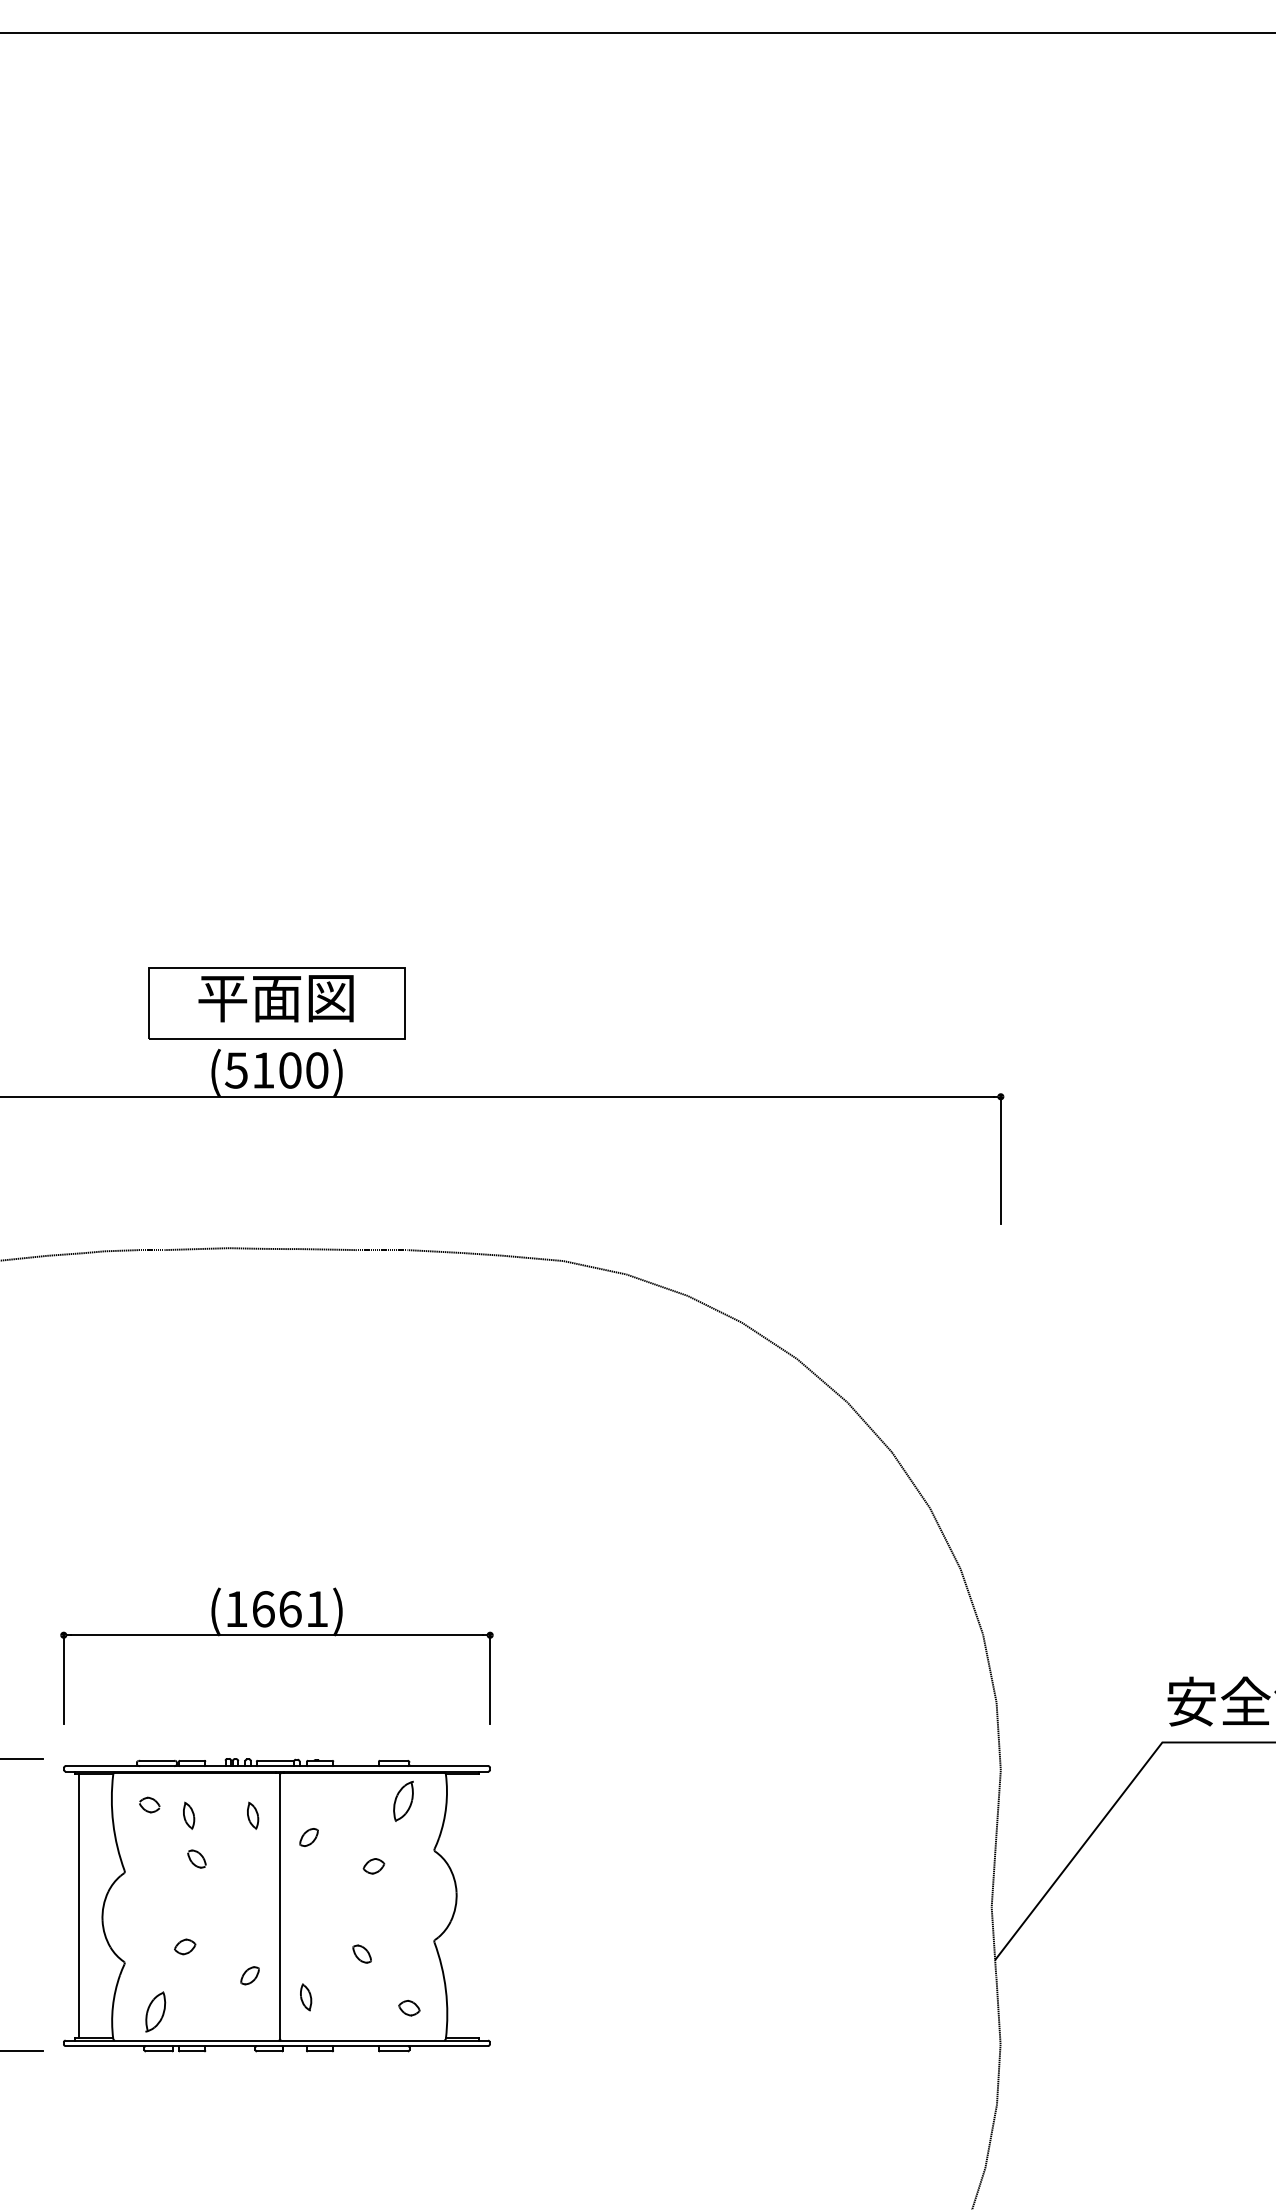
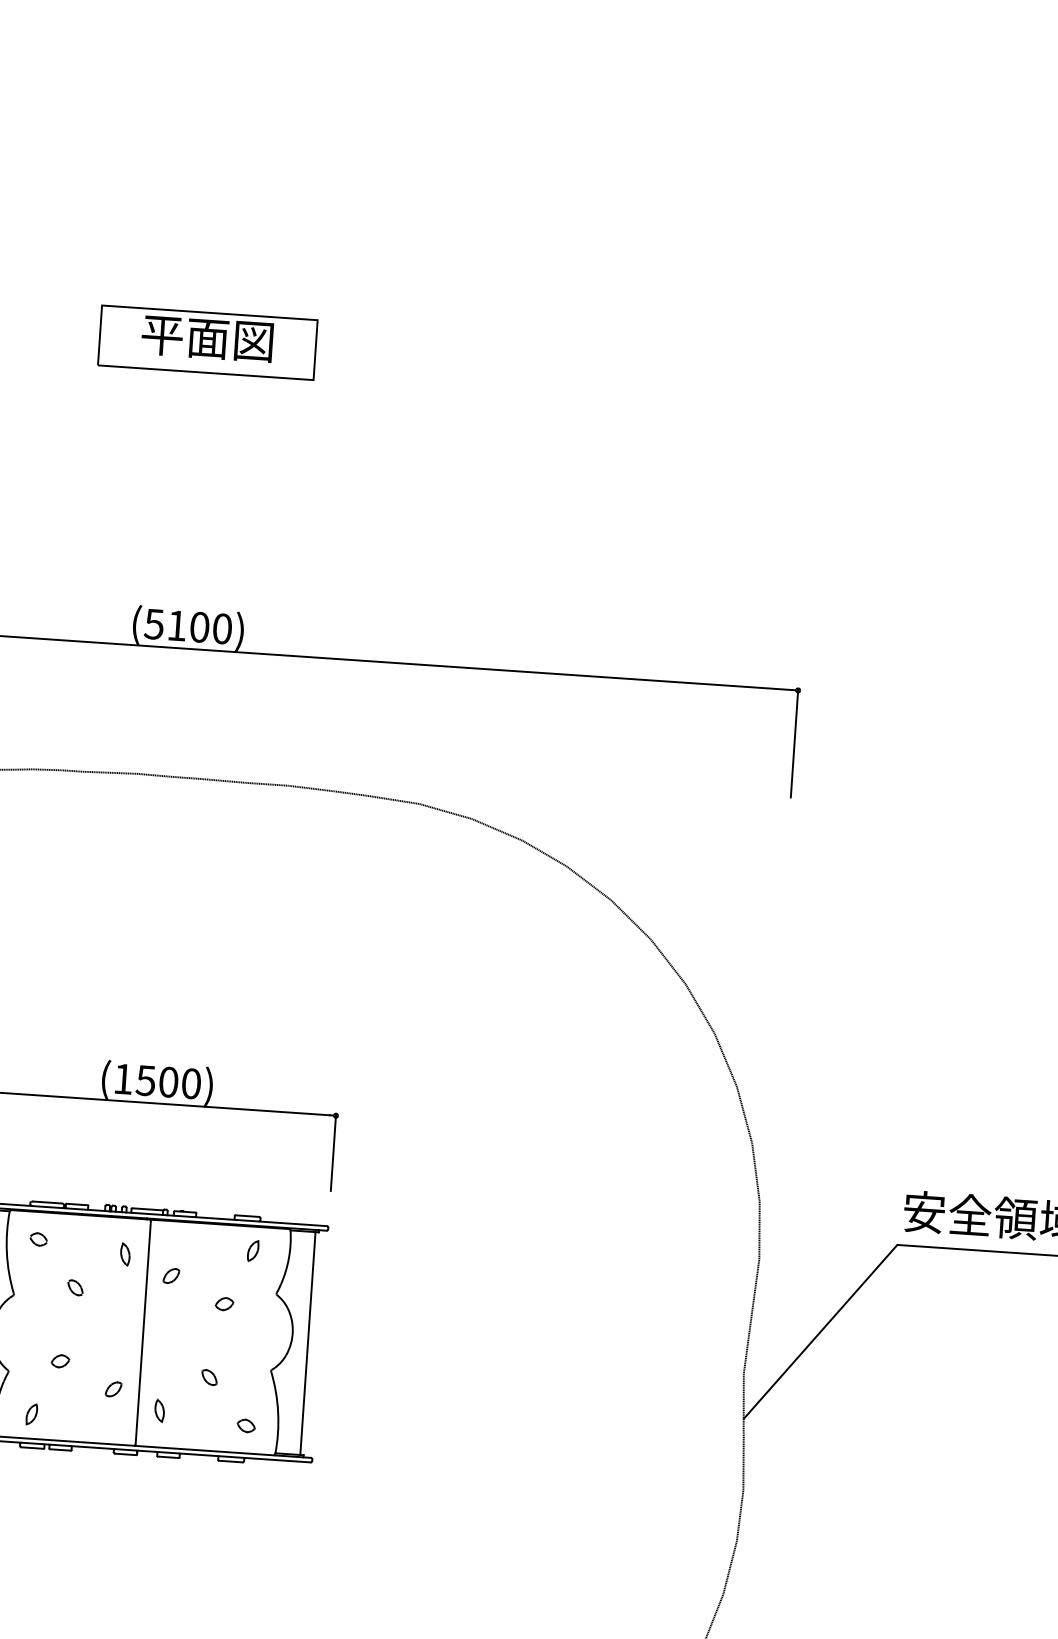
part: (276, 1003) -> (207, 342), moved
text: (289, 1609) -> (168, 1082), (1661) -> (1500)
part: (403, 1801) -> (253, 1251), size x0.62
part: (189, 1815) -> (71, 1250), removed
line: (475, 1906) -> (307, 1343), added
part: (155, 2011) -> (31, 1414), size x0.62

